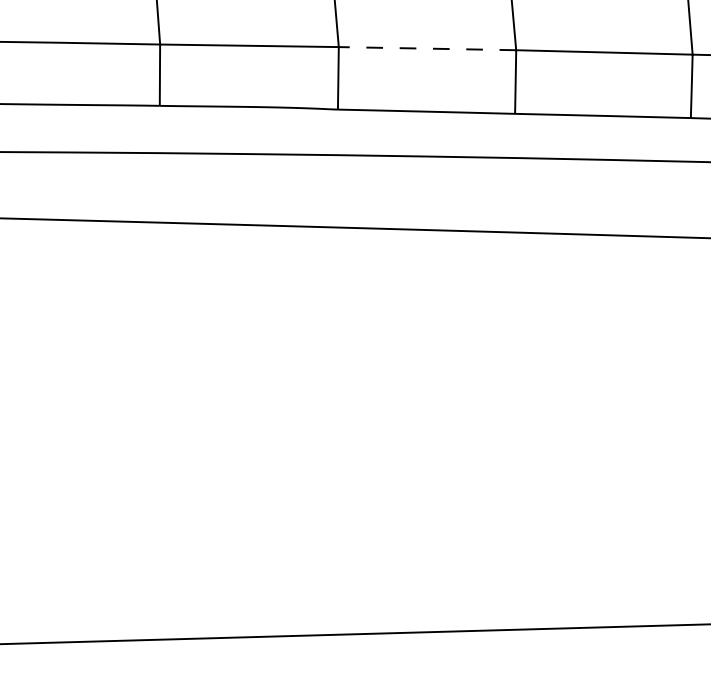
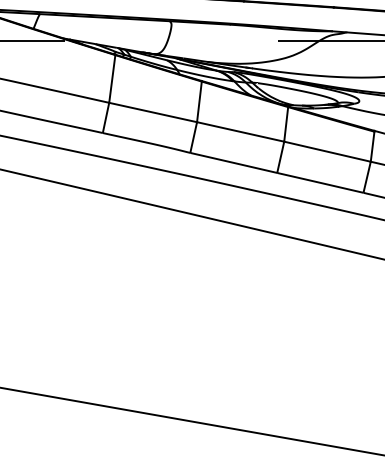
line: (427, 47) -> (240, 131), dashed -> solid

